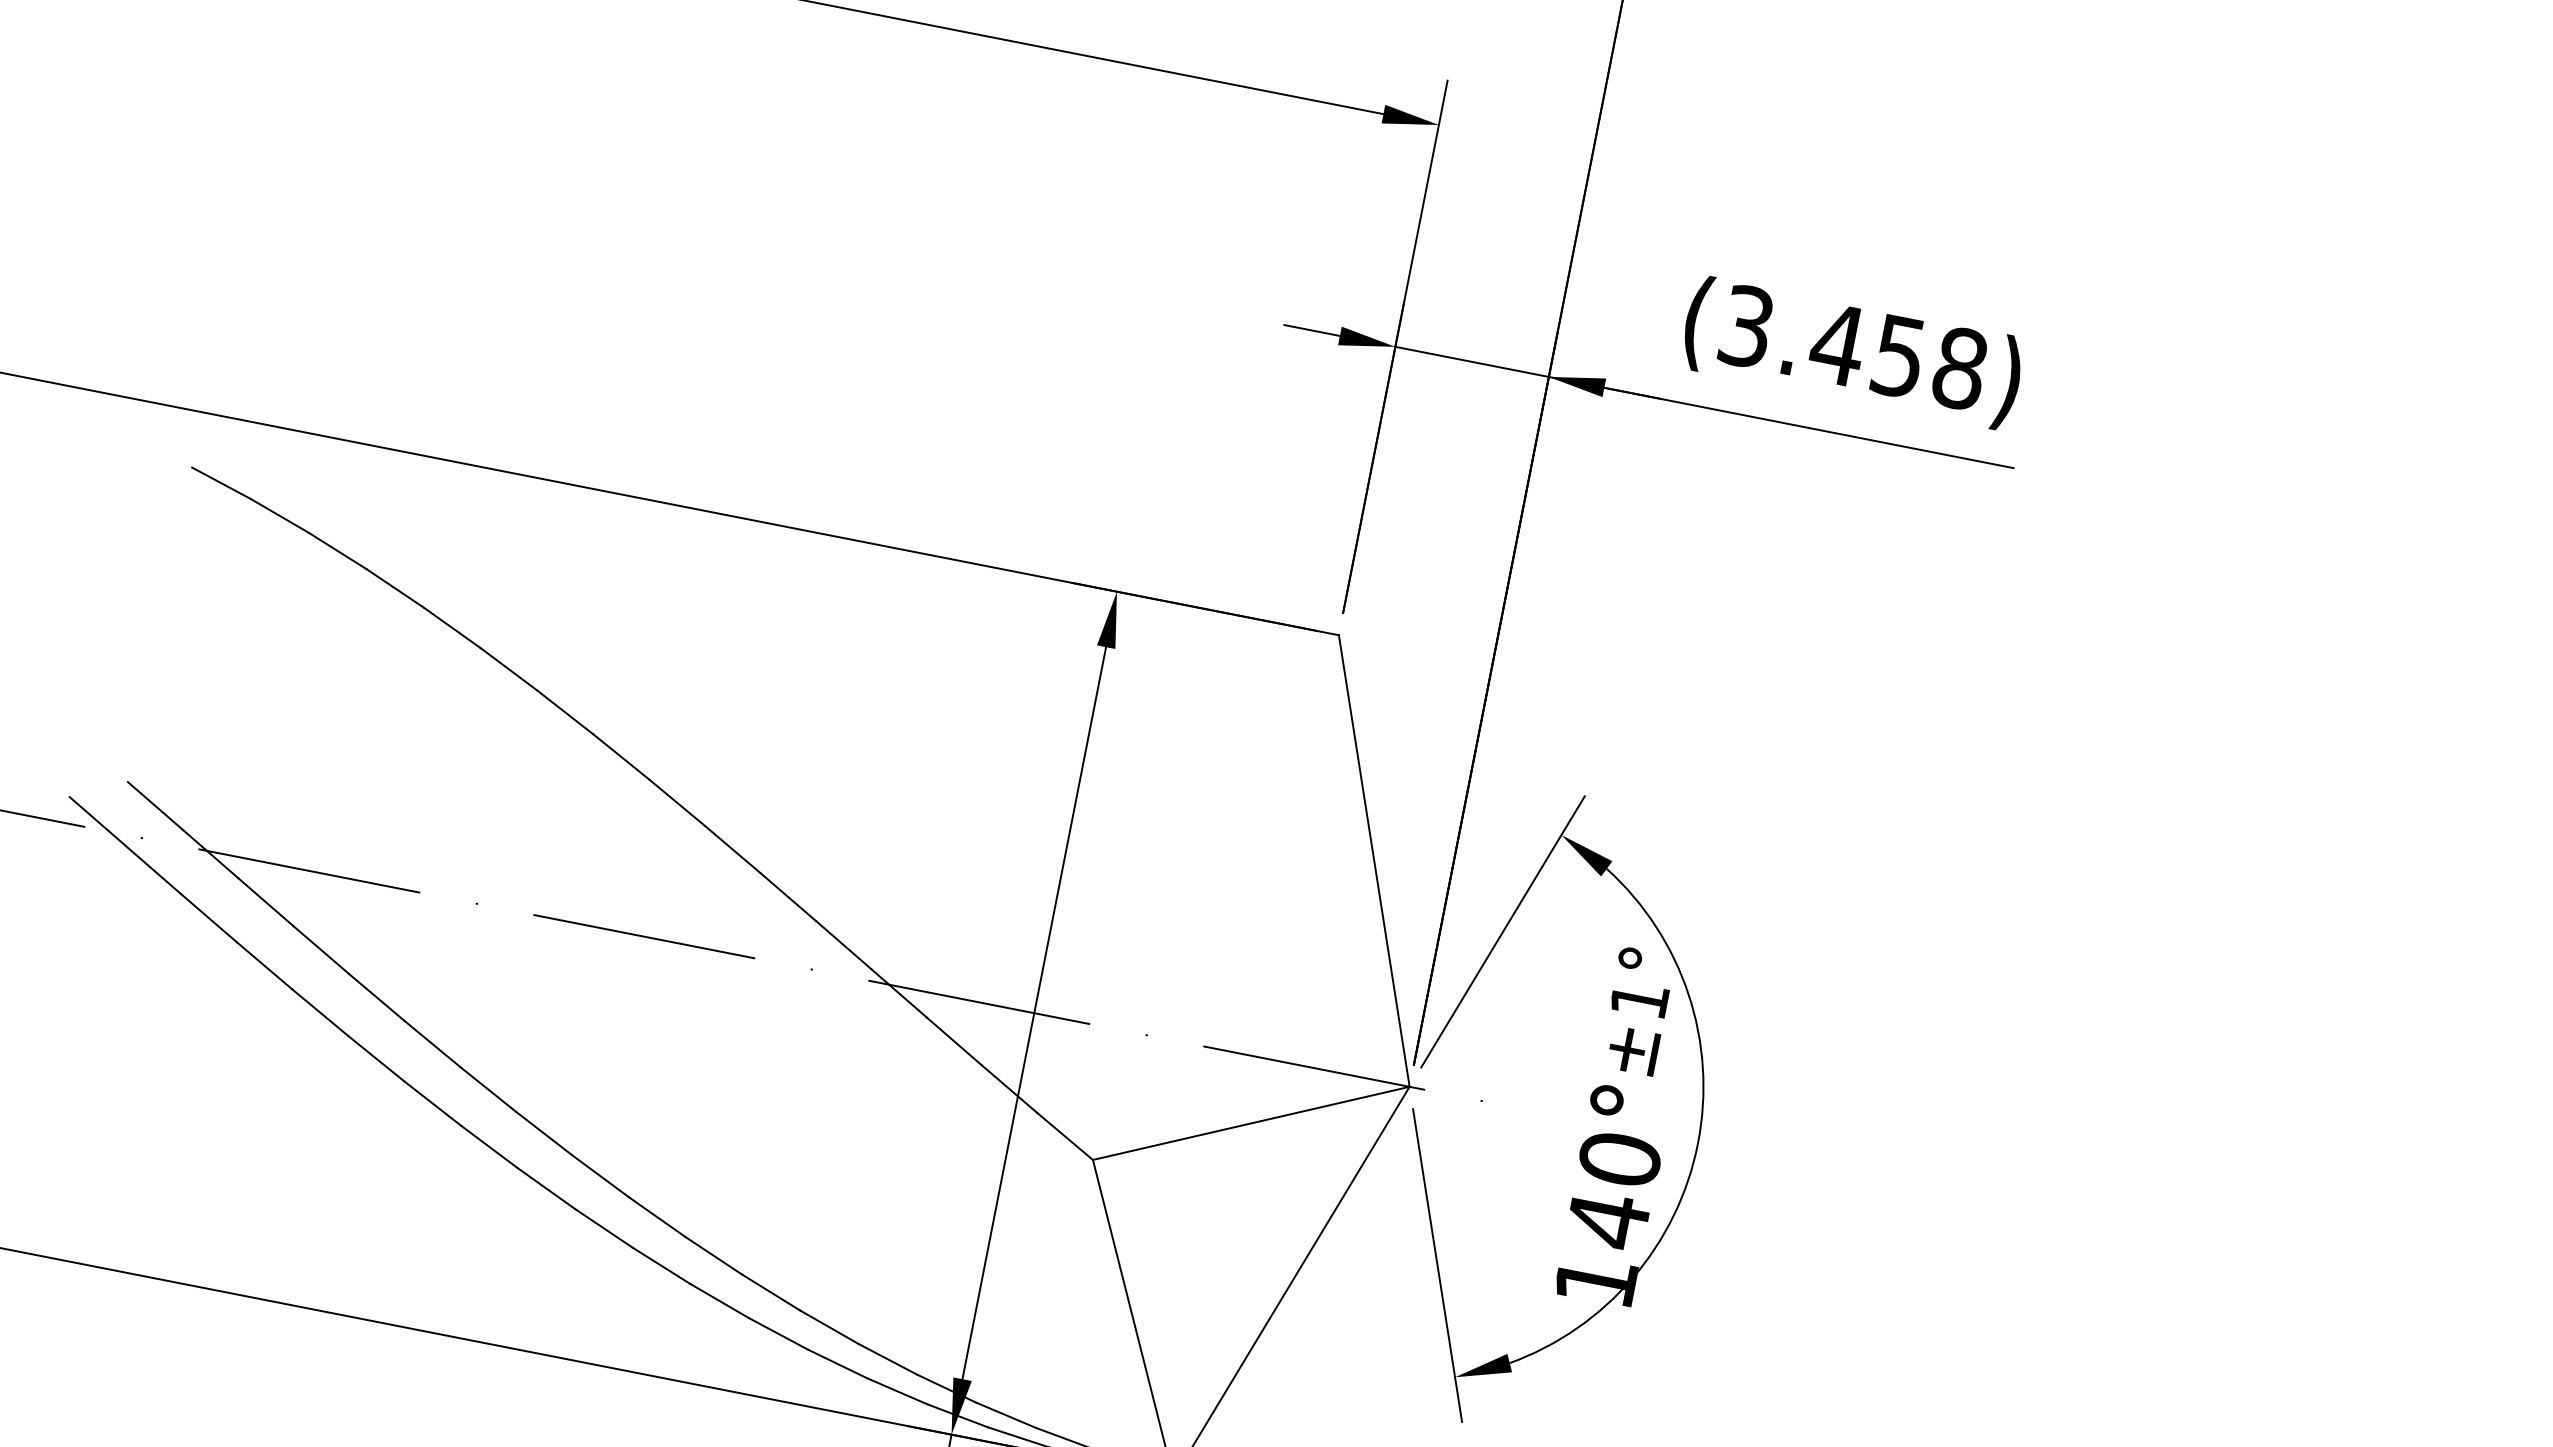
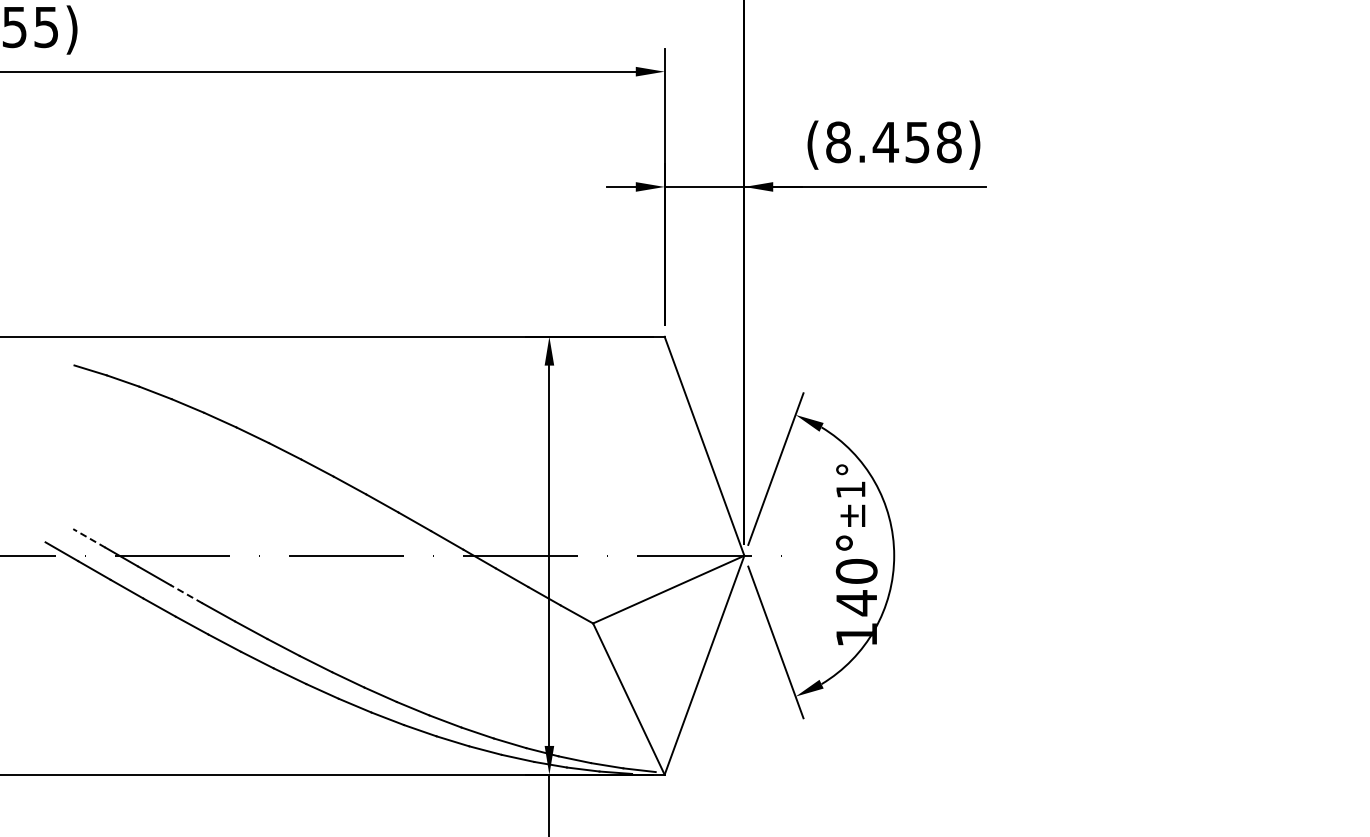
text: (1746, 326) -> (838, 142), (3.458) -> (8.458)
line: (155, 806) -> (89, 538), solid -> dashed
line: (321, 950) -> (186, 594), solid -> dashed

